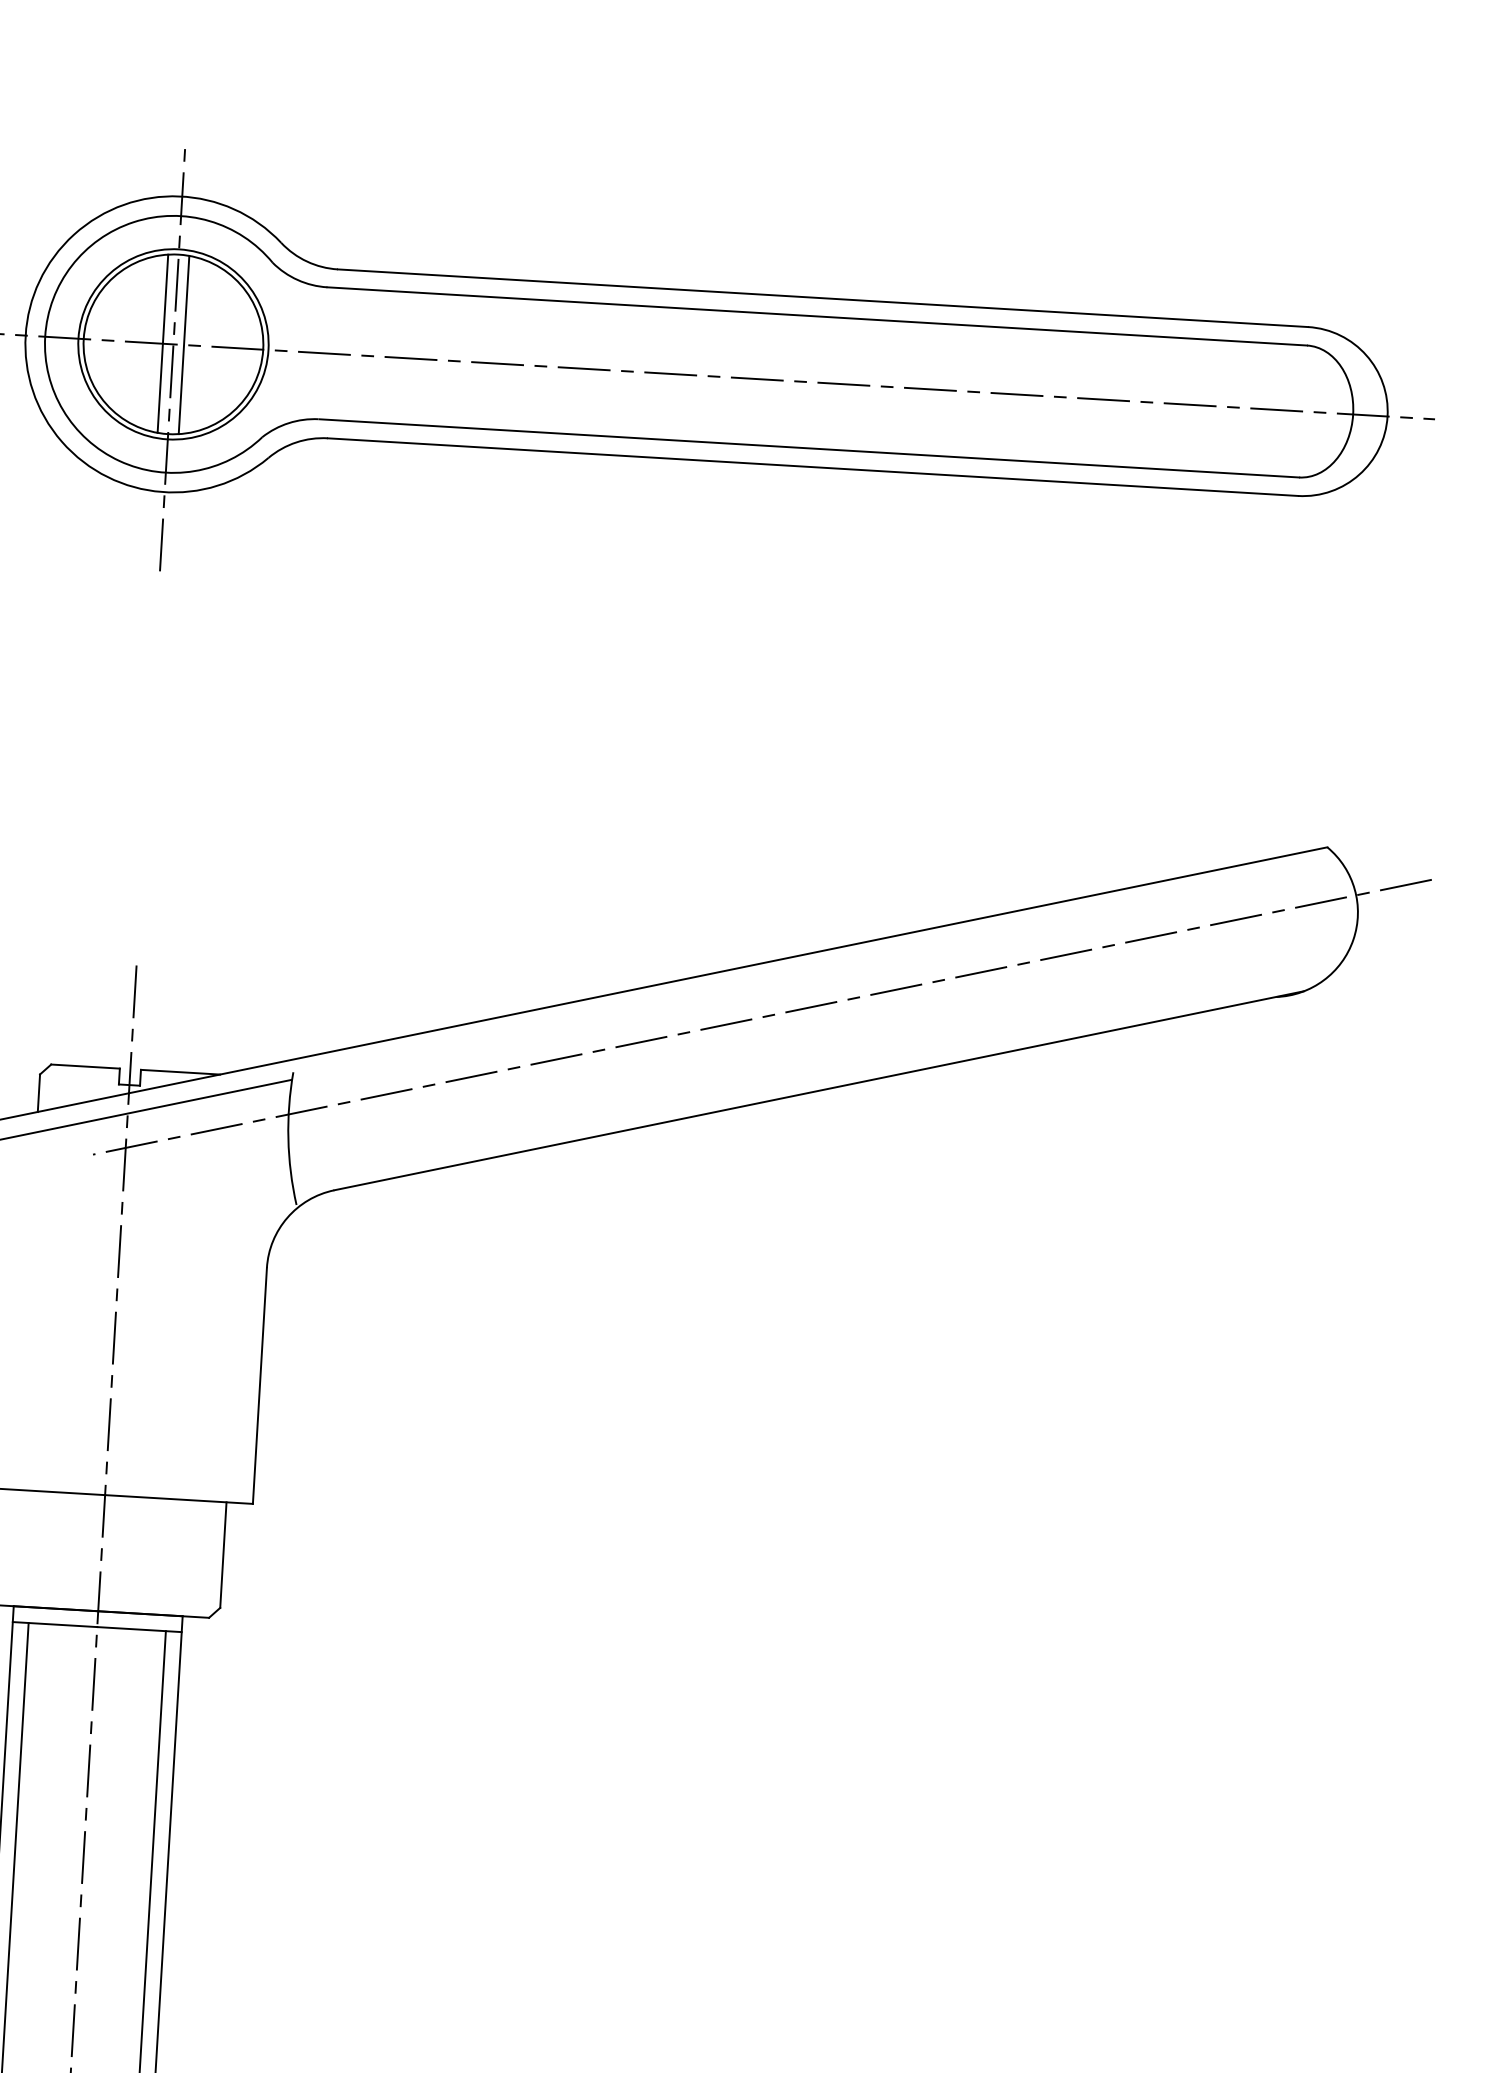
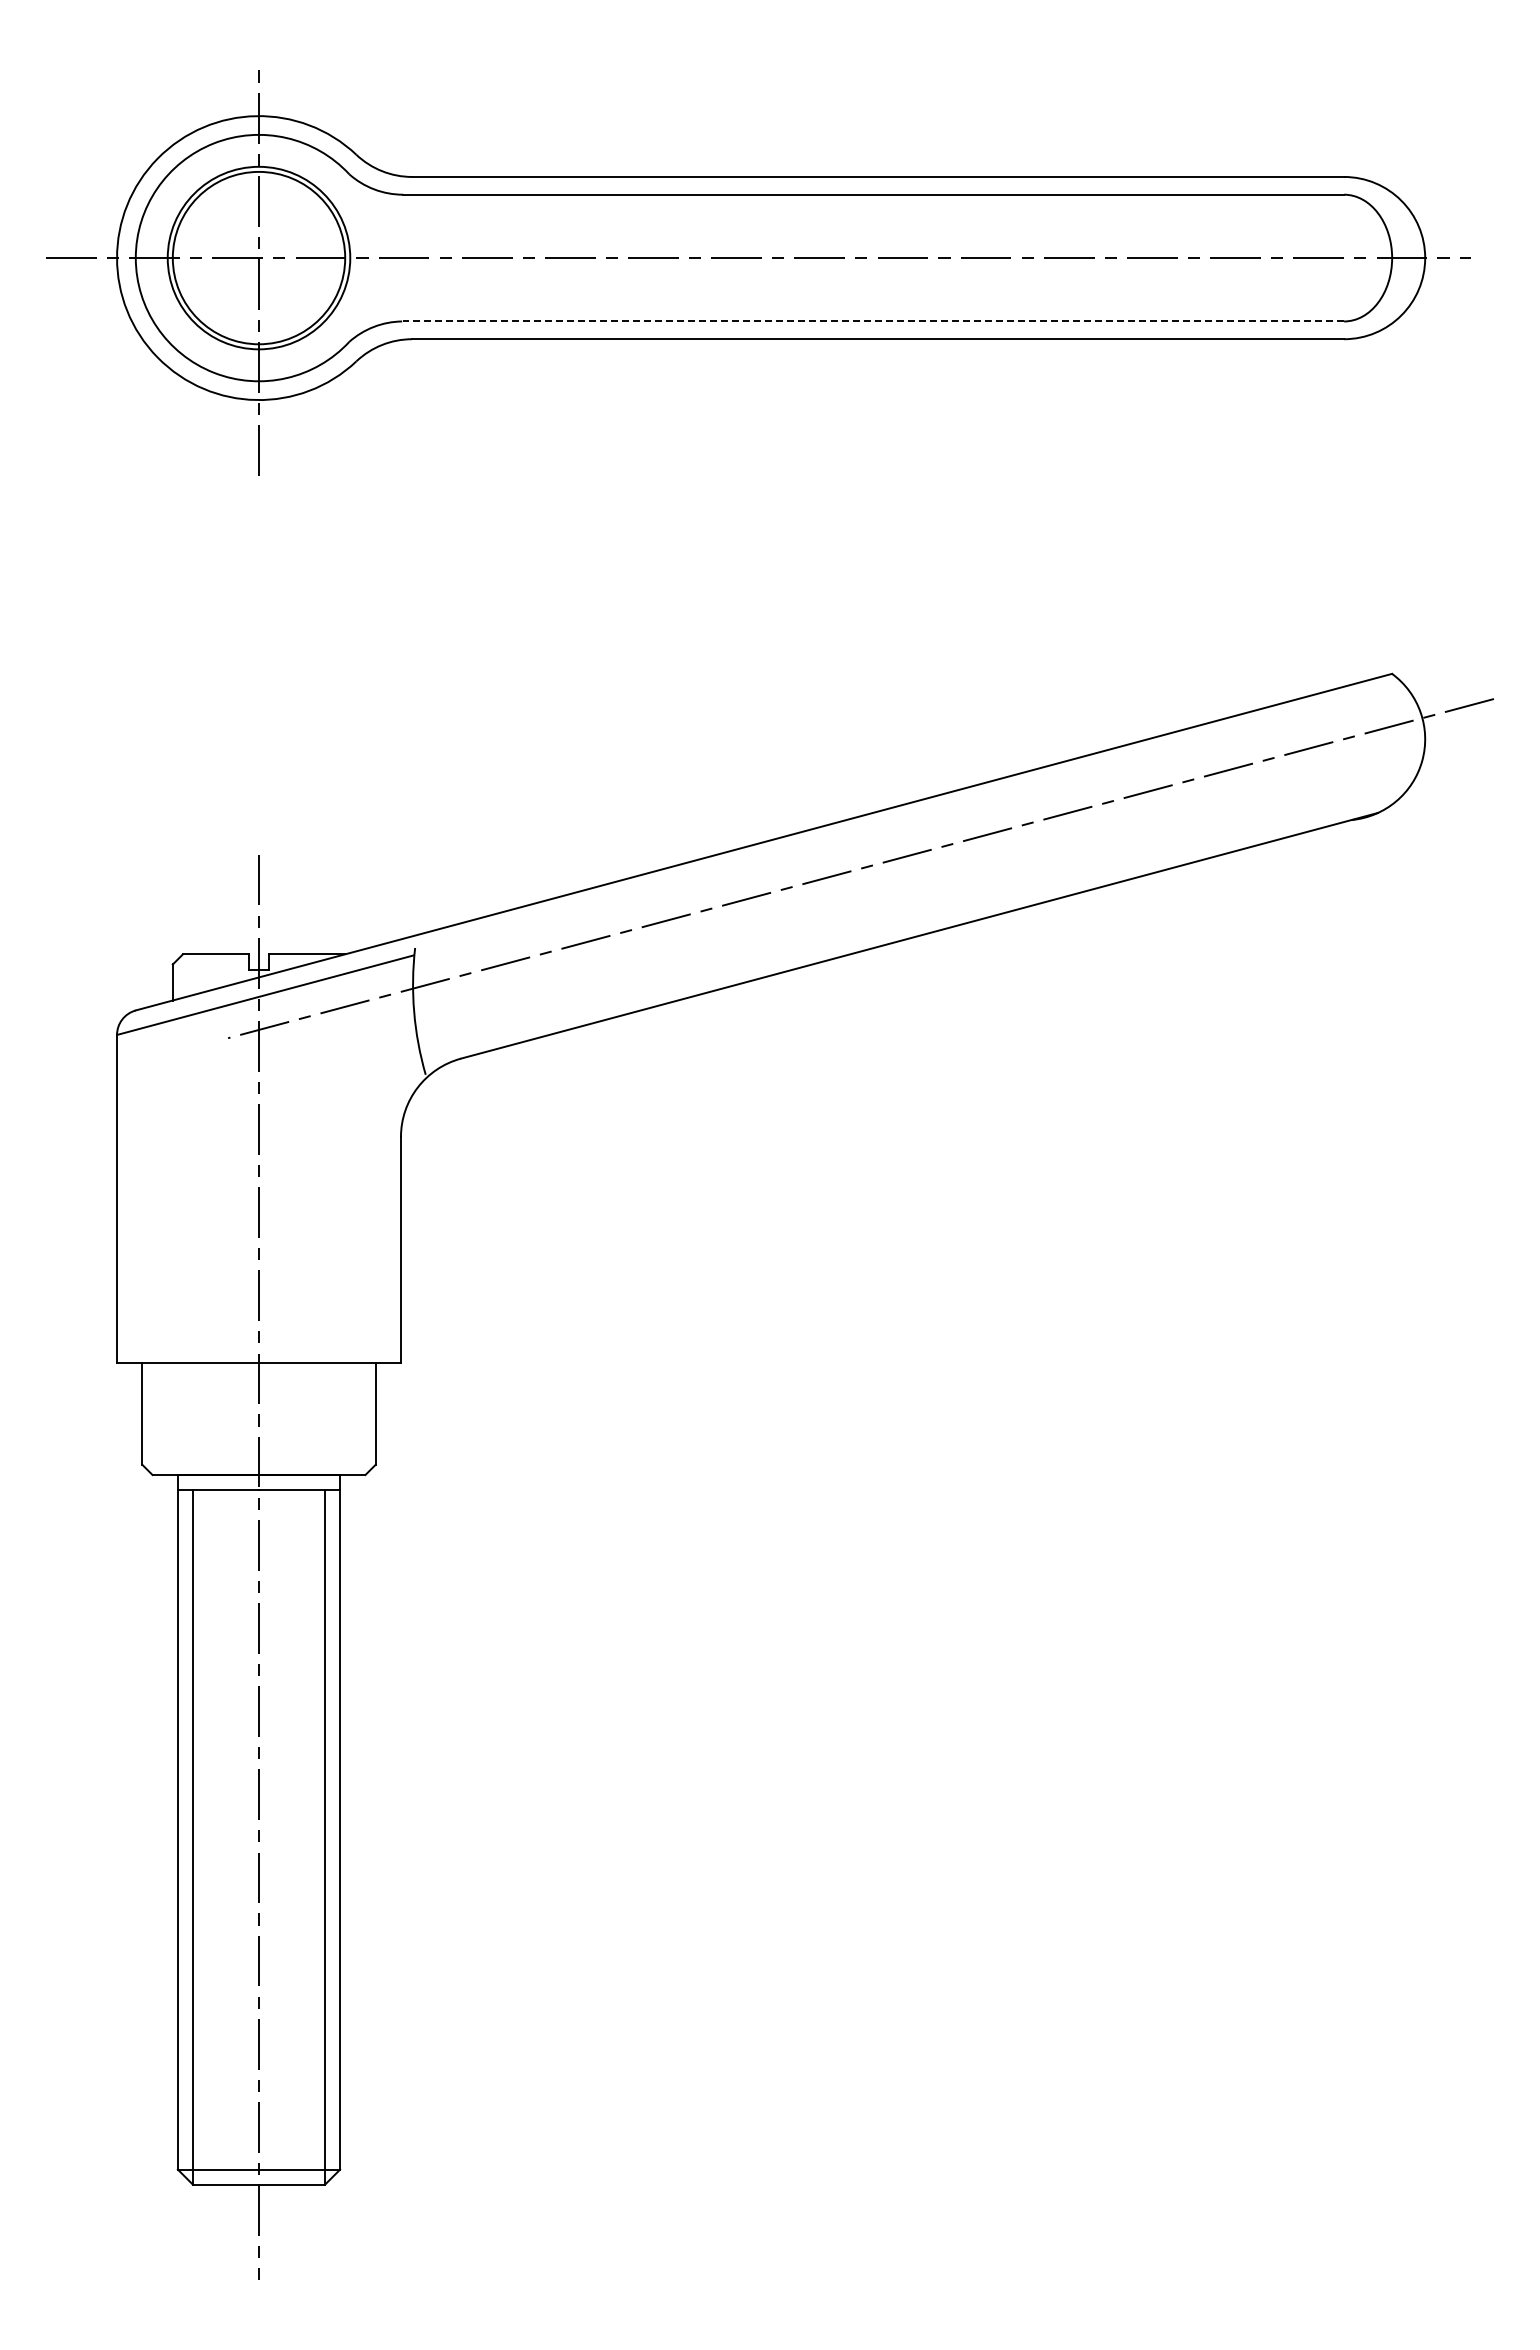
line: (162, 343) -> (248, 257), removed
line: (184, 344) -> (269, 257), removed
line: (809, 448) -> (873, 321), solid -> dashed

